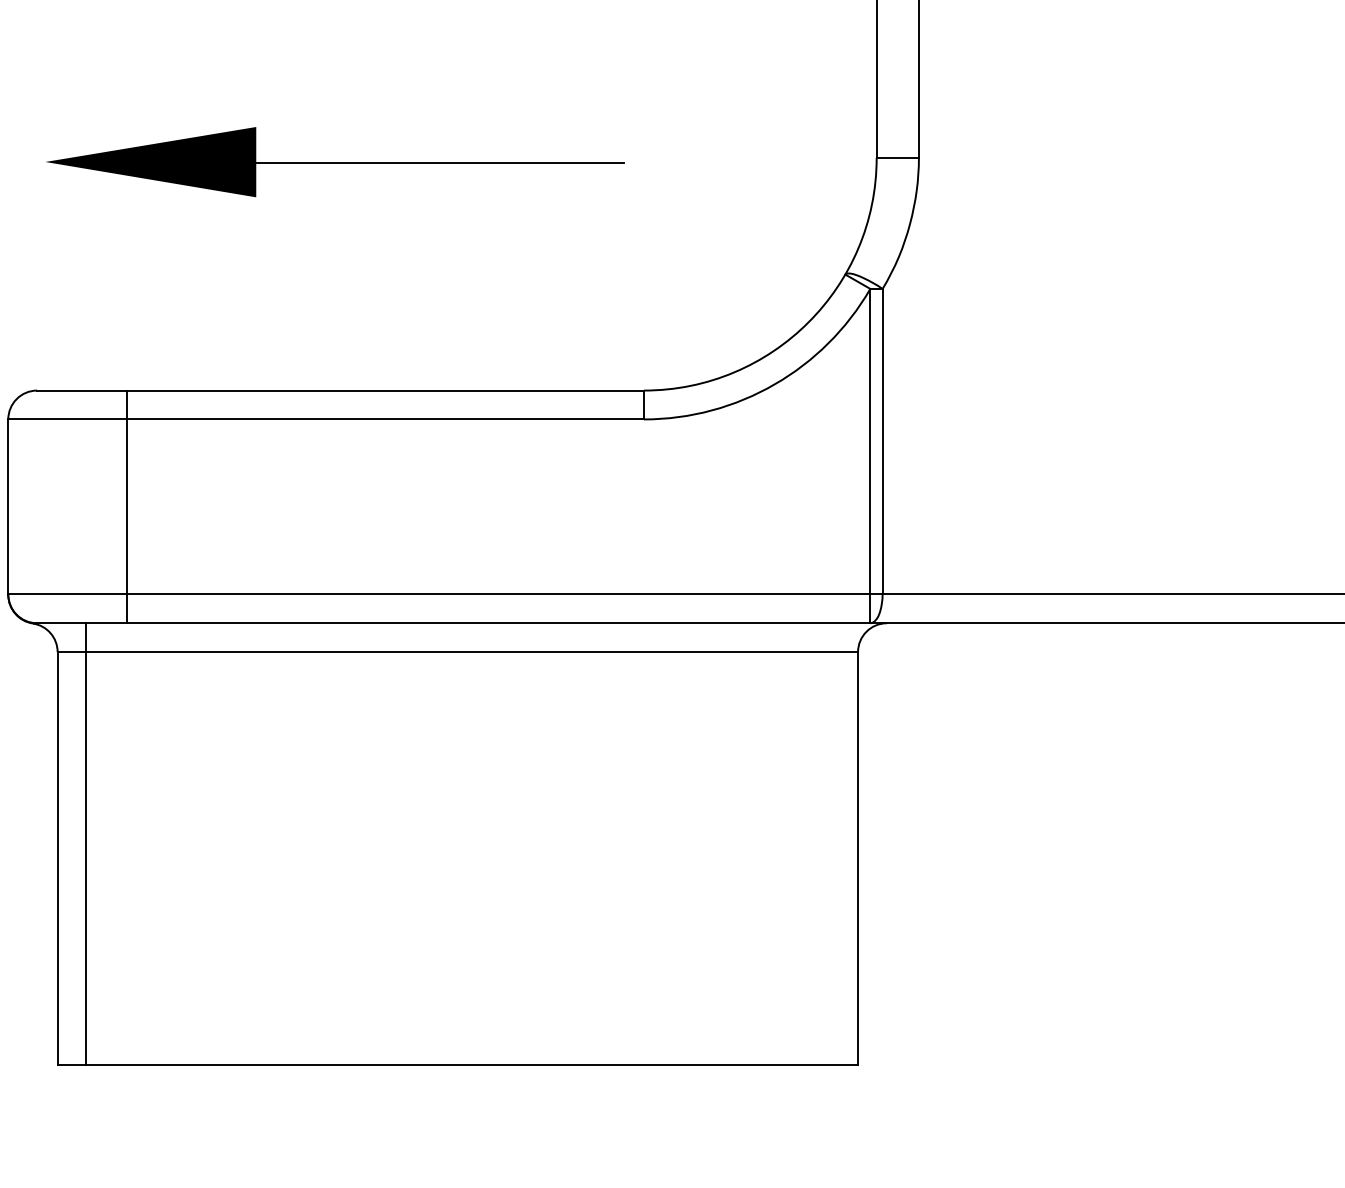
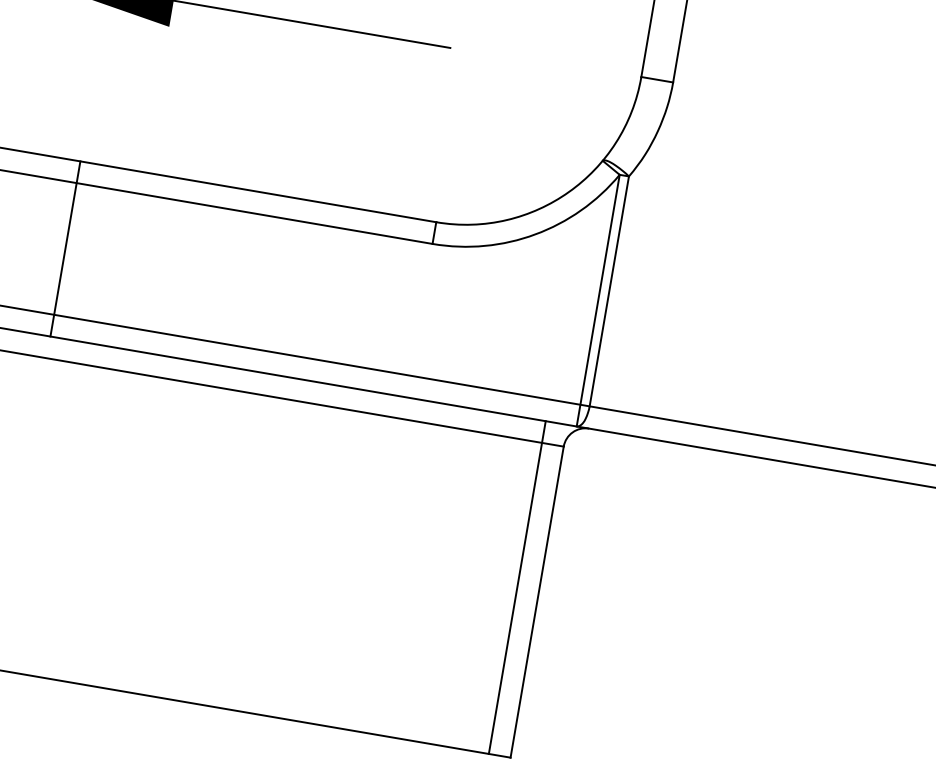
line: (127, 506) -> (65, 248), moved
line: (829, 844) -> (517, 587), added

